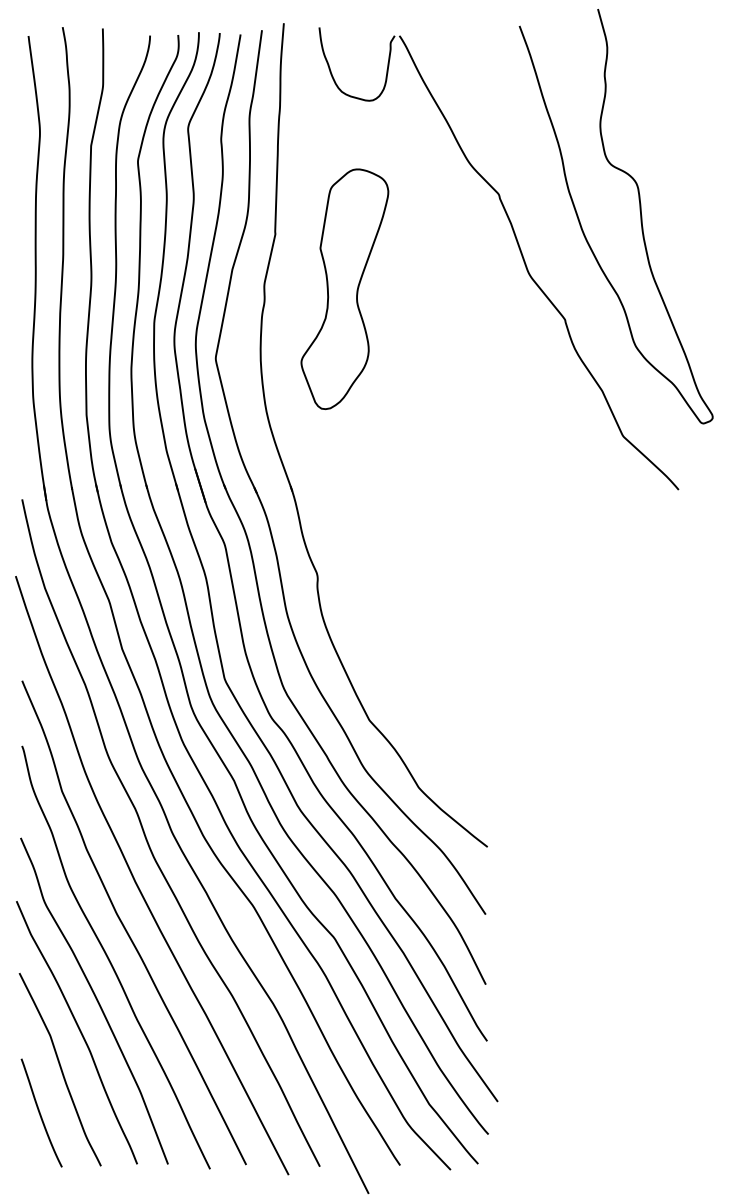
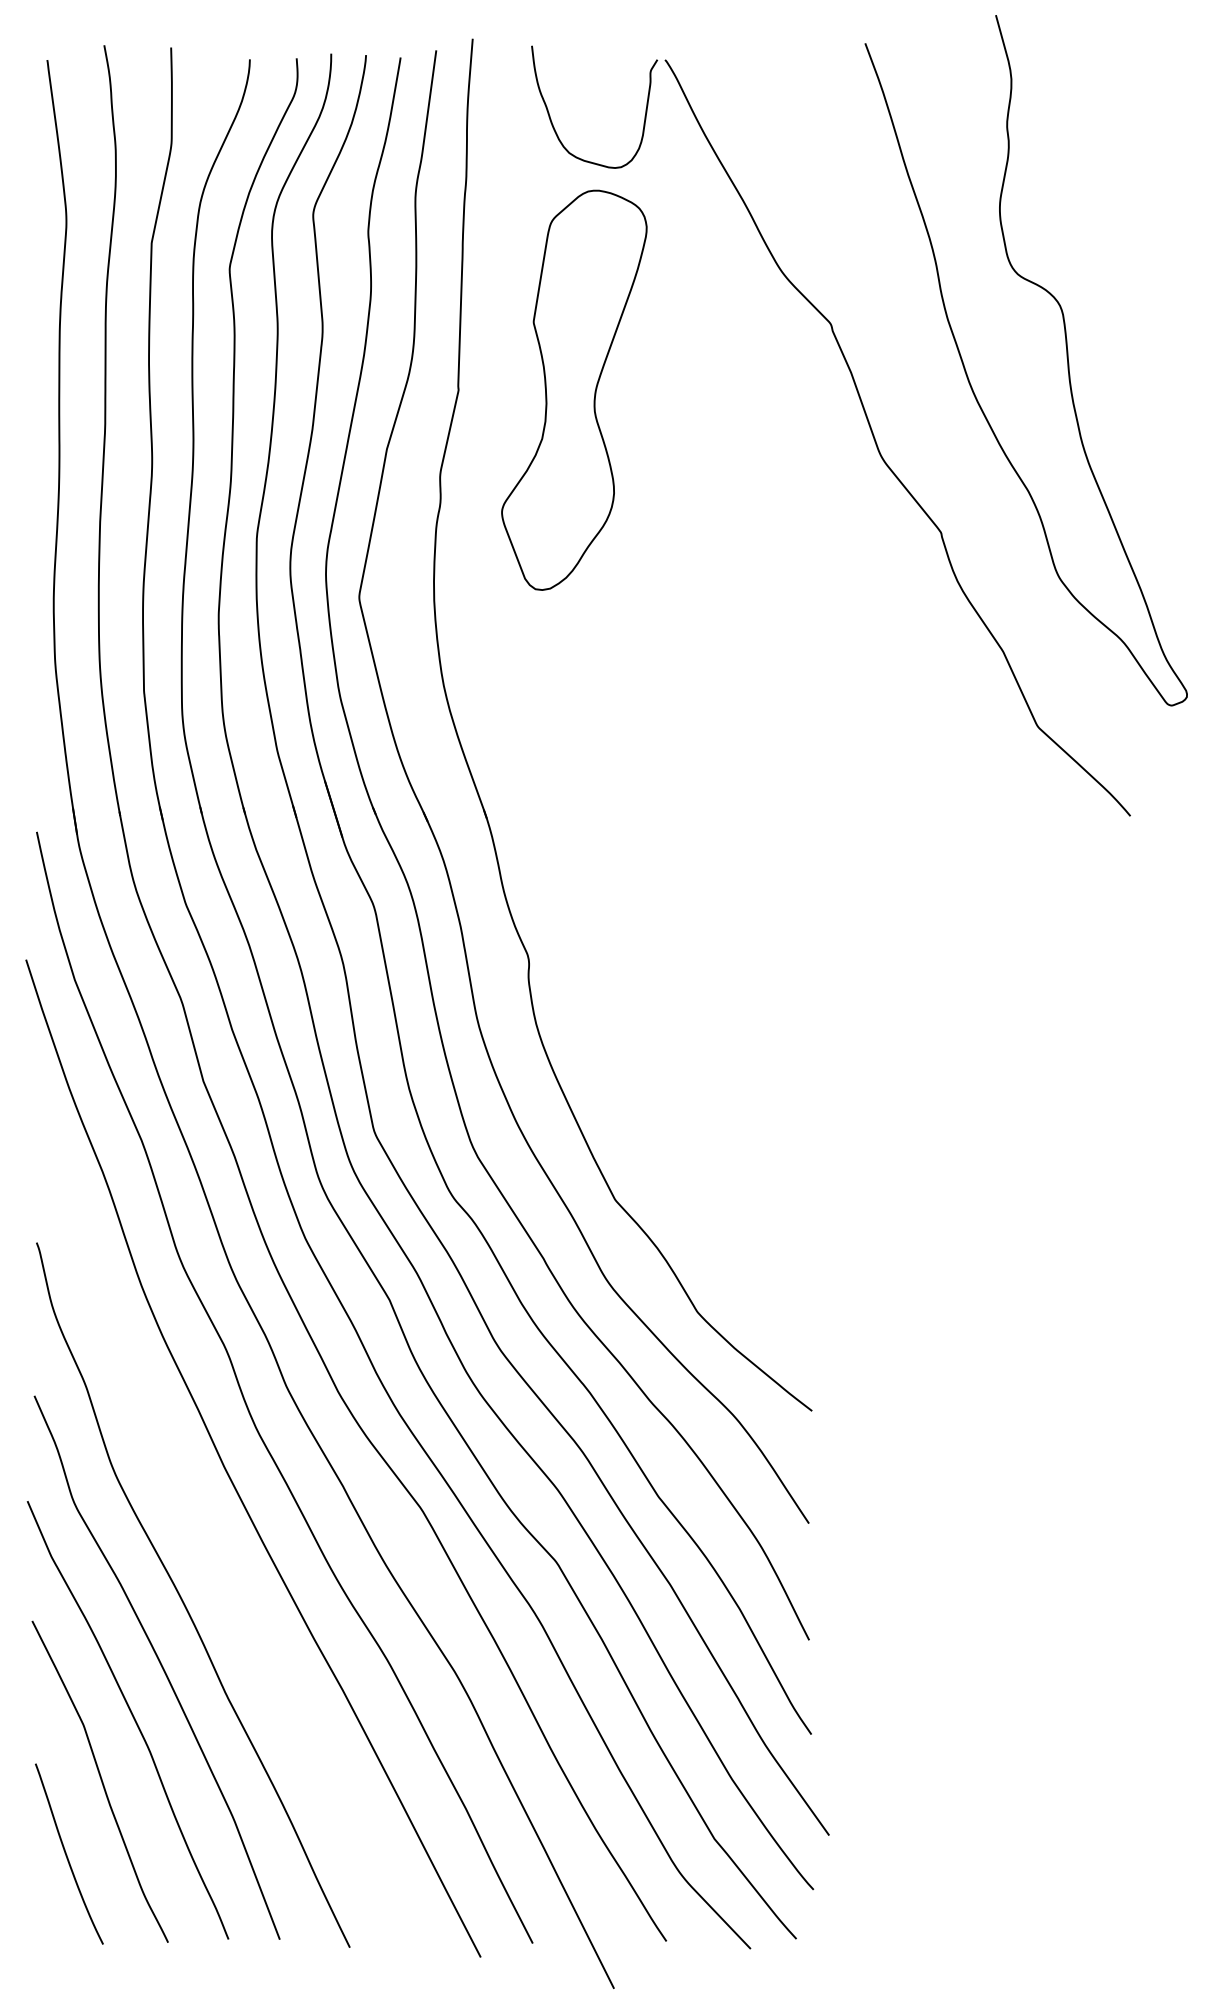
part: (344, 289) -> (573, 390), moved
curve: (125, 927) -> (208, 1545), removed

